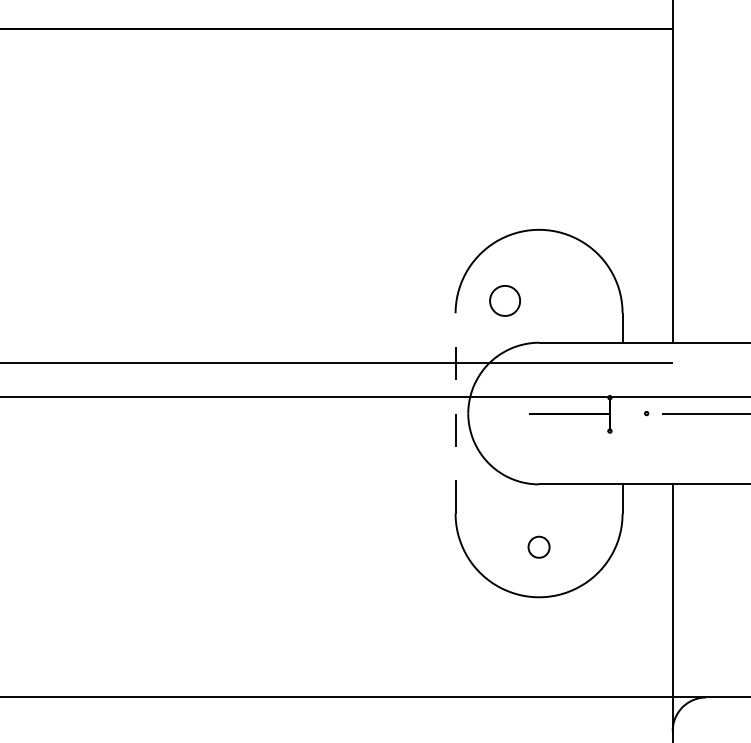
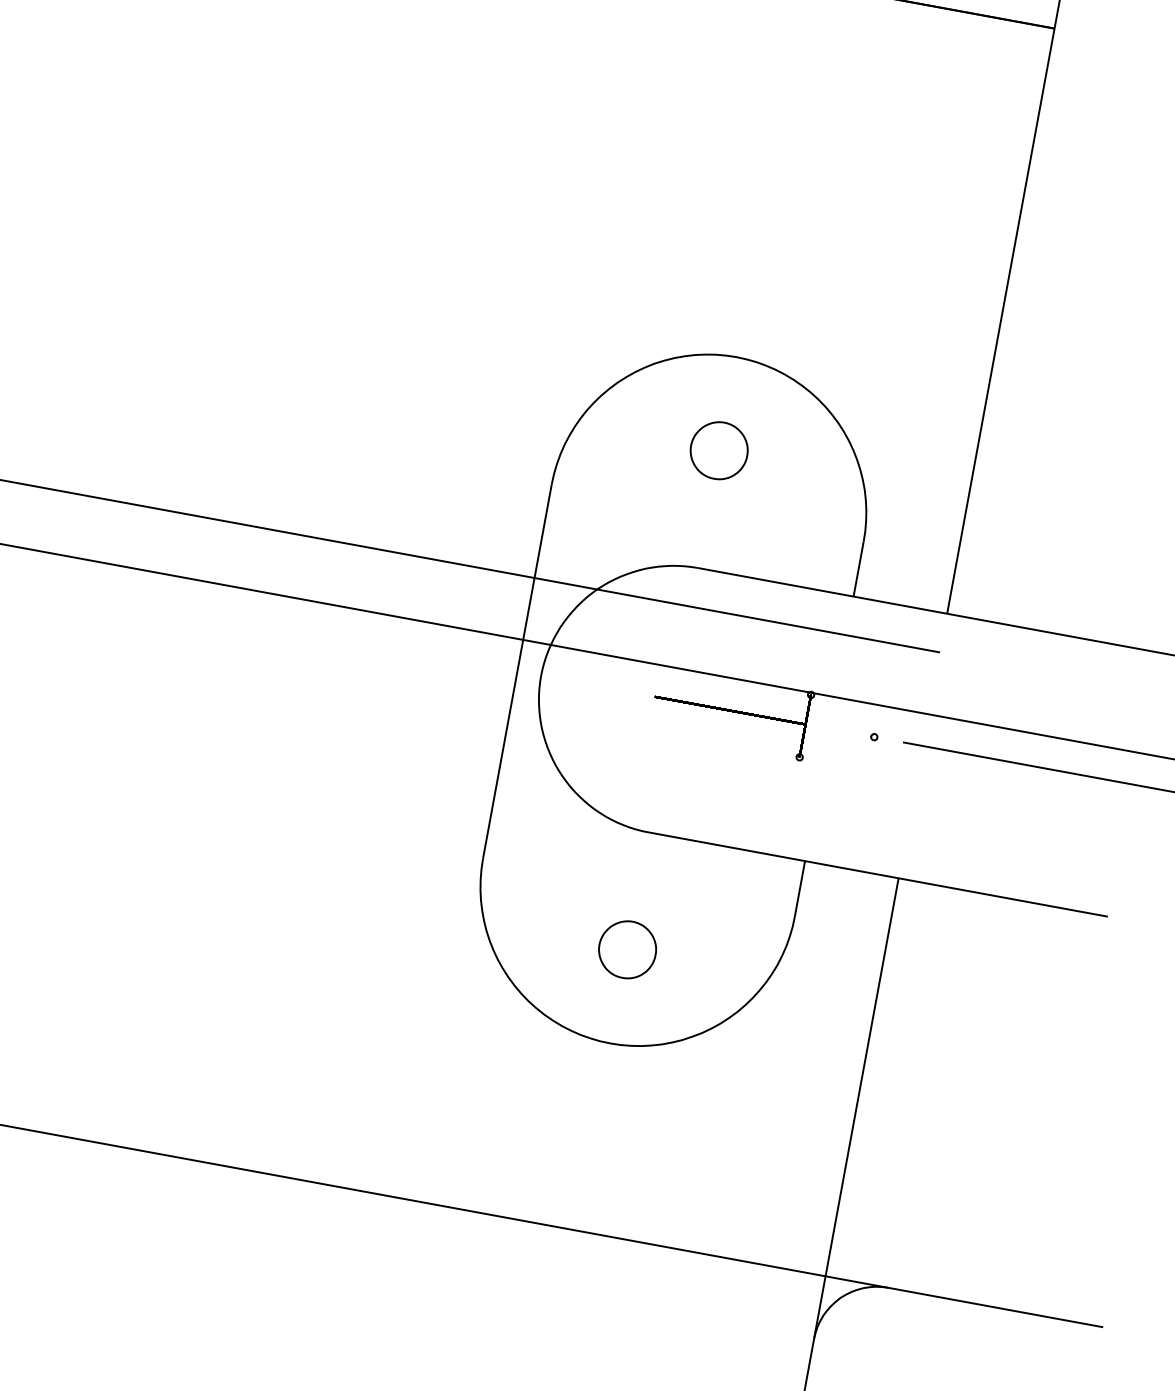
part: (504, 300) -> (718, 449), moved
line: (455, 413) -> (517, 671), dashed -> solid
part: (538, 547) -> (626, 950), size x1.43

